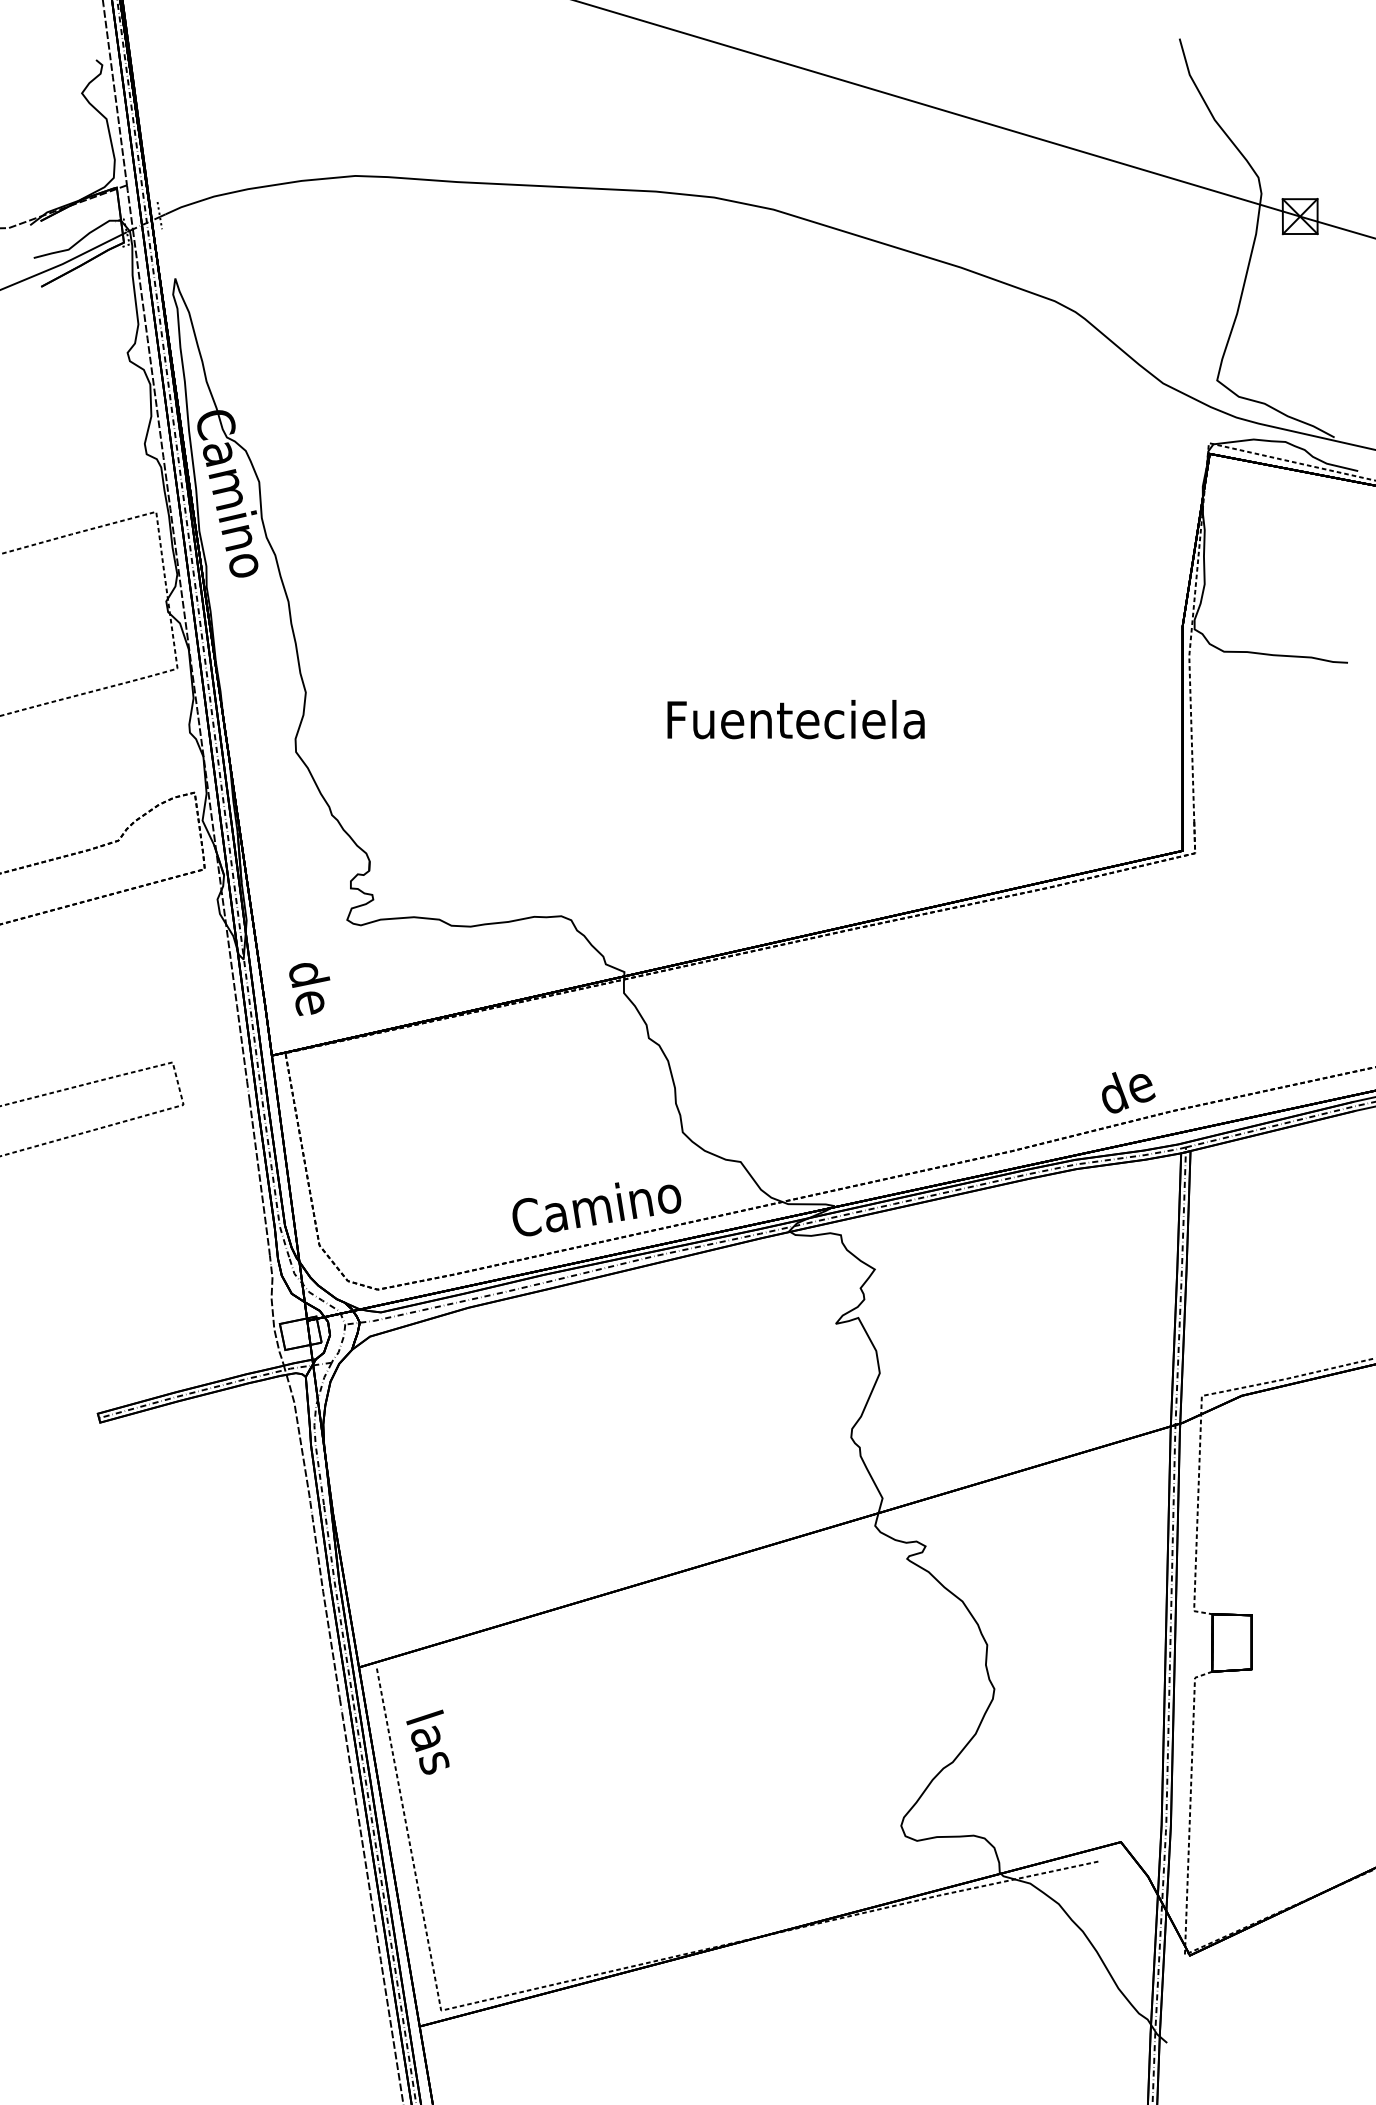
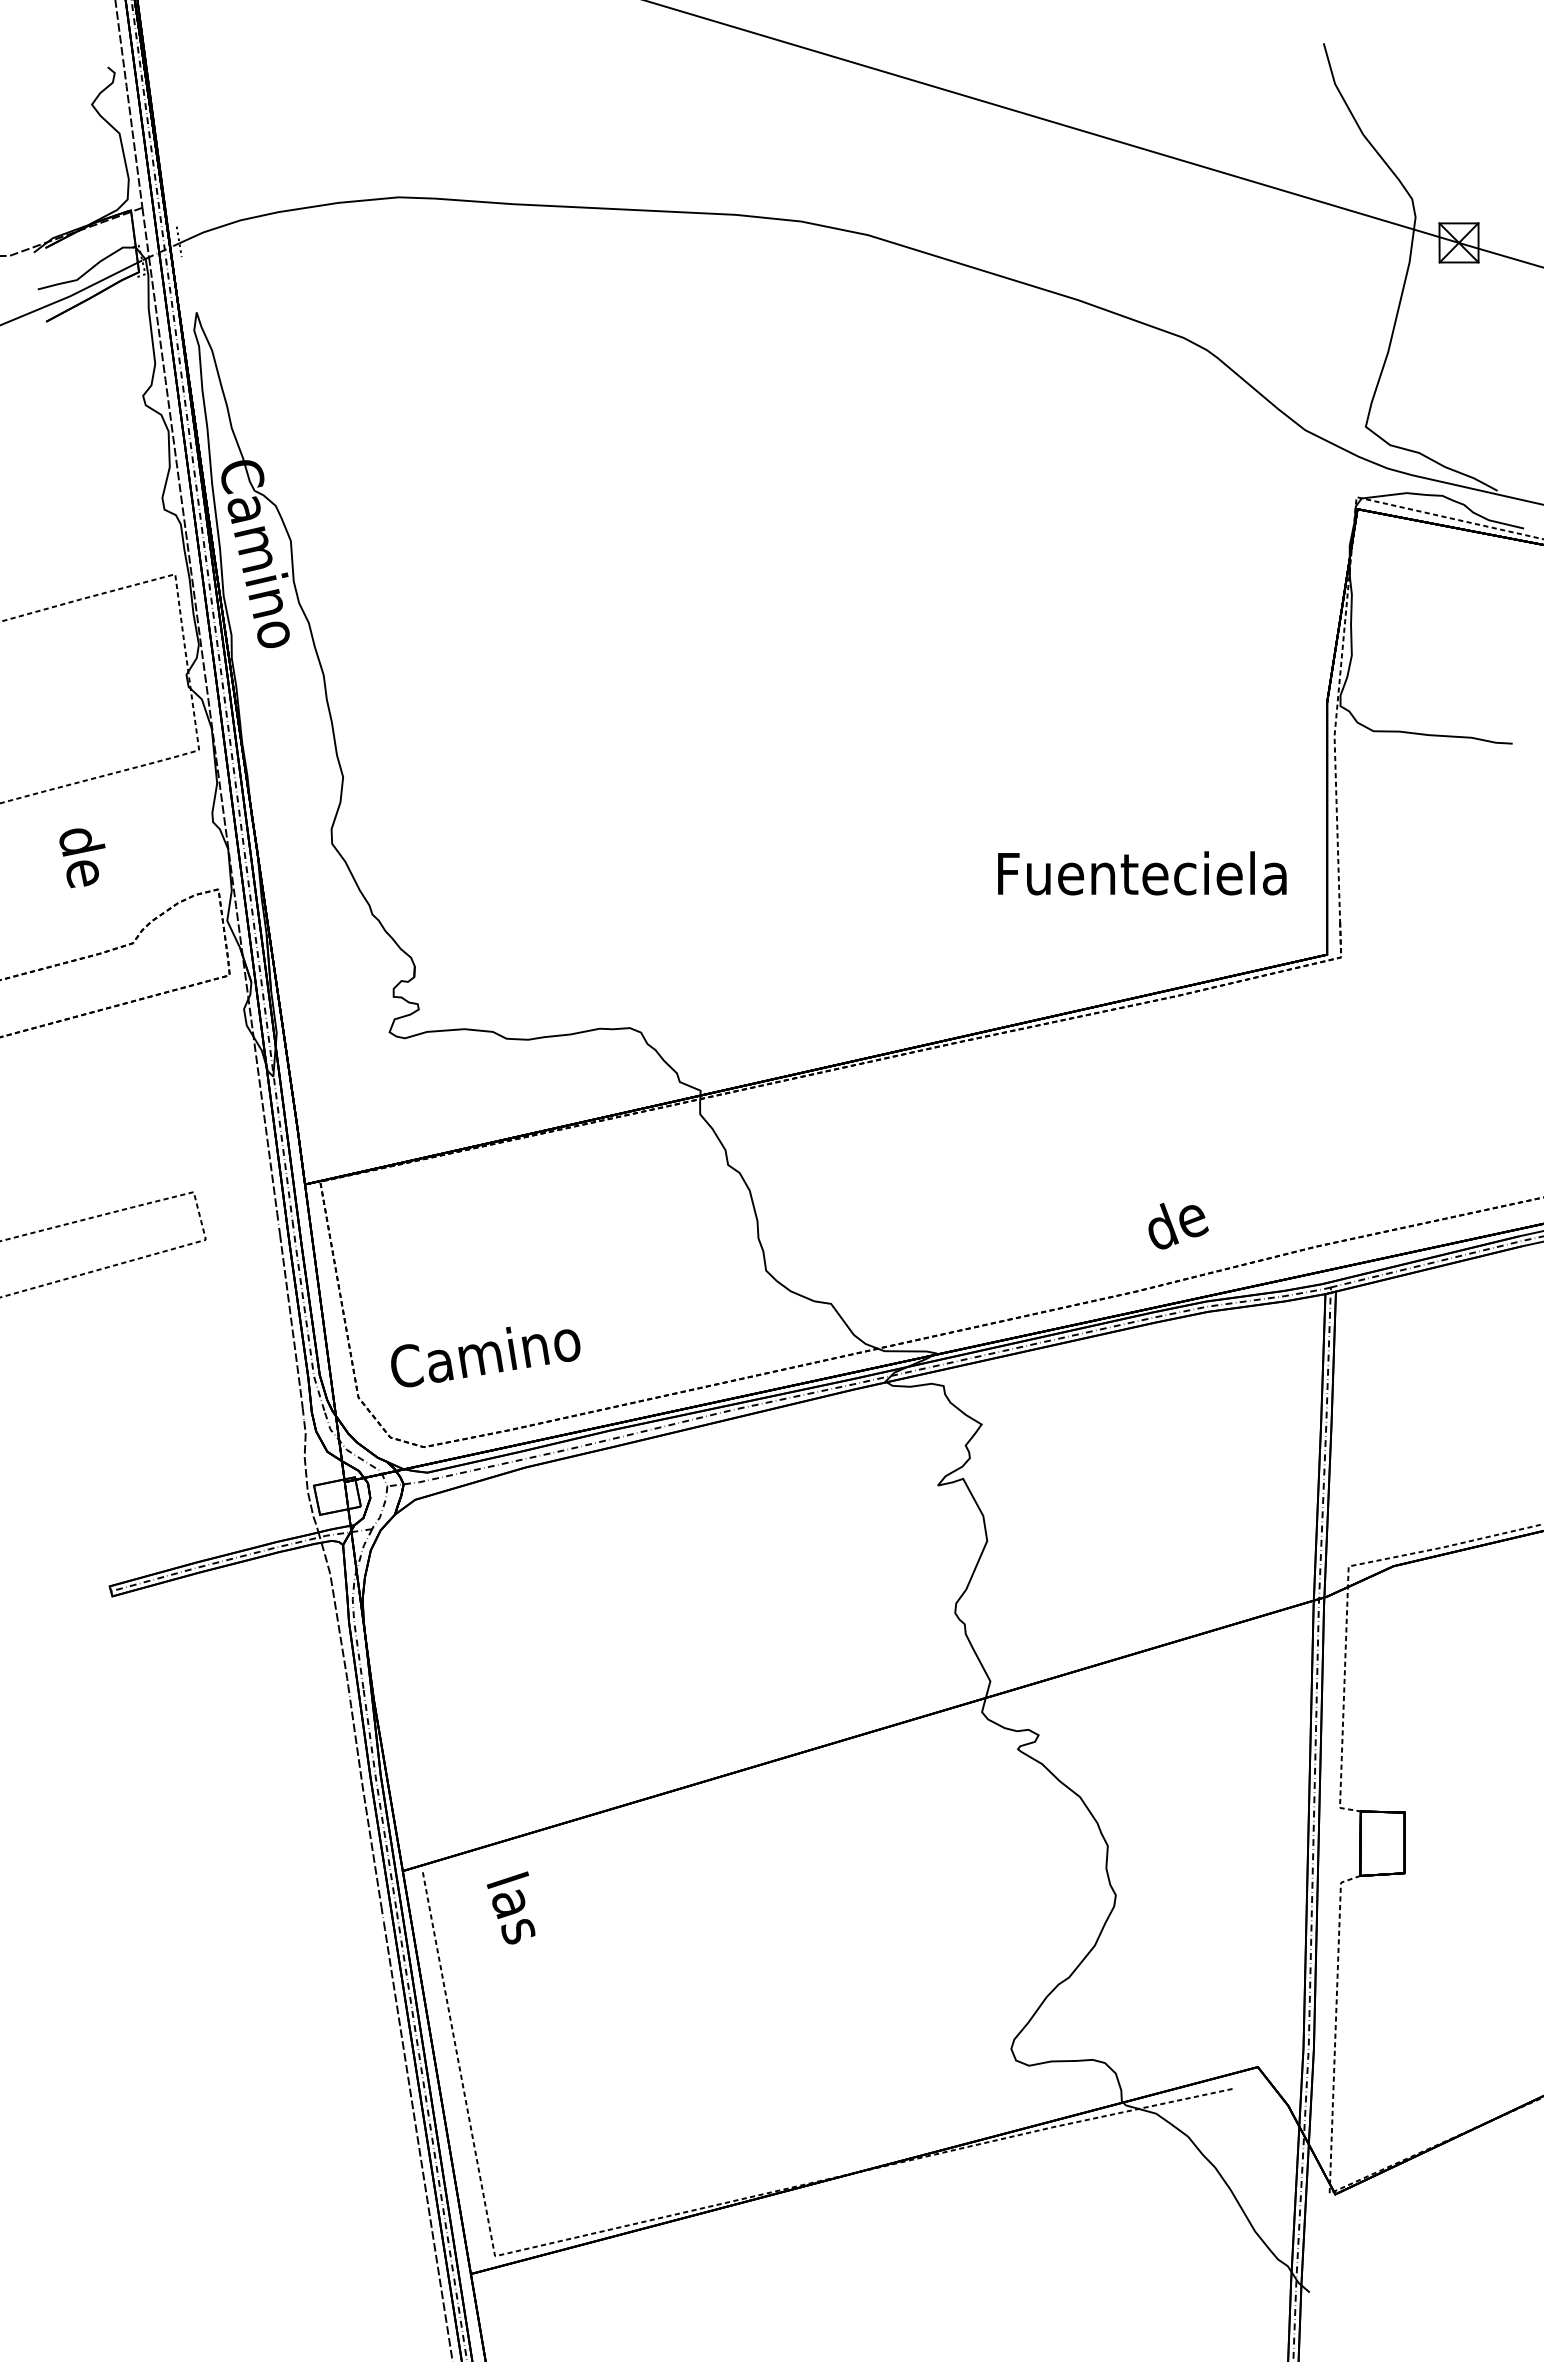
text: (796, 719) -> (1142, 873), moved
text: (309, 989) -> (82, 858), moved
text: (1128, 1092) -> (1178, 1225), moved
text: (596, 1208) -> (485, 1356), moved
text: (427, 1741) -> (510, 1907), moved

